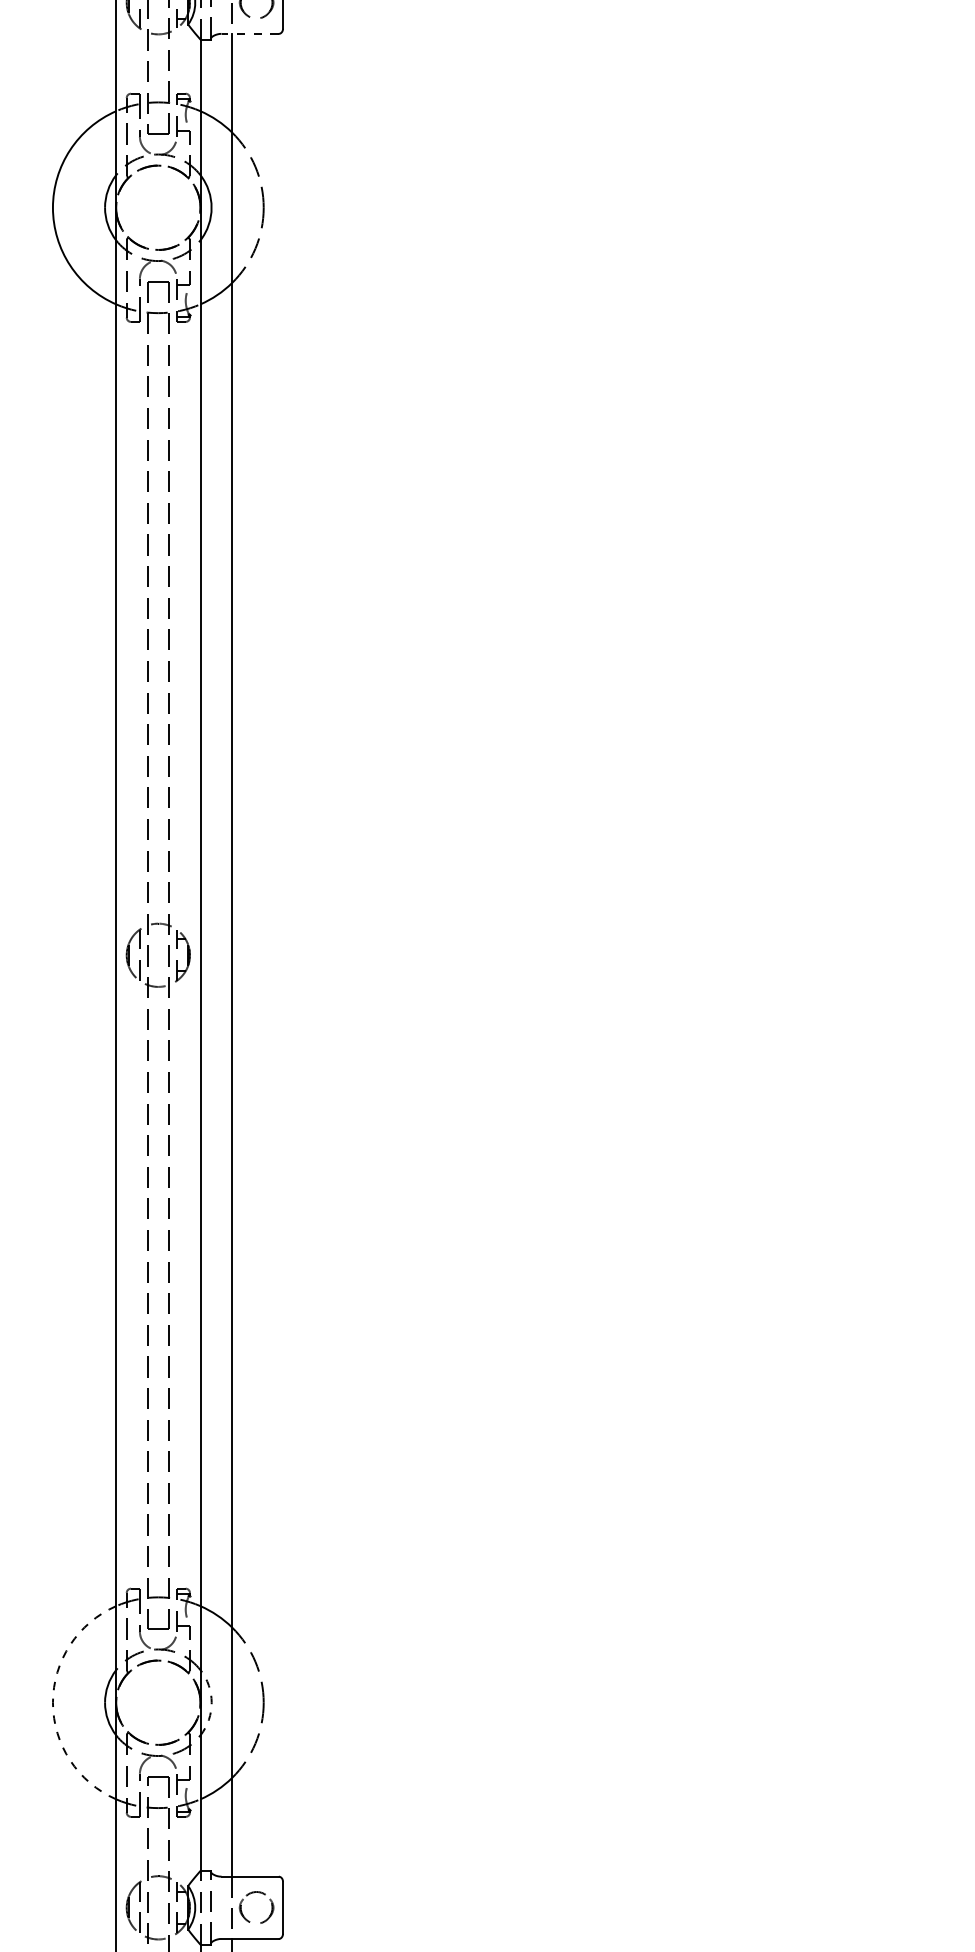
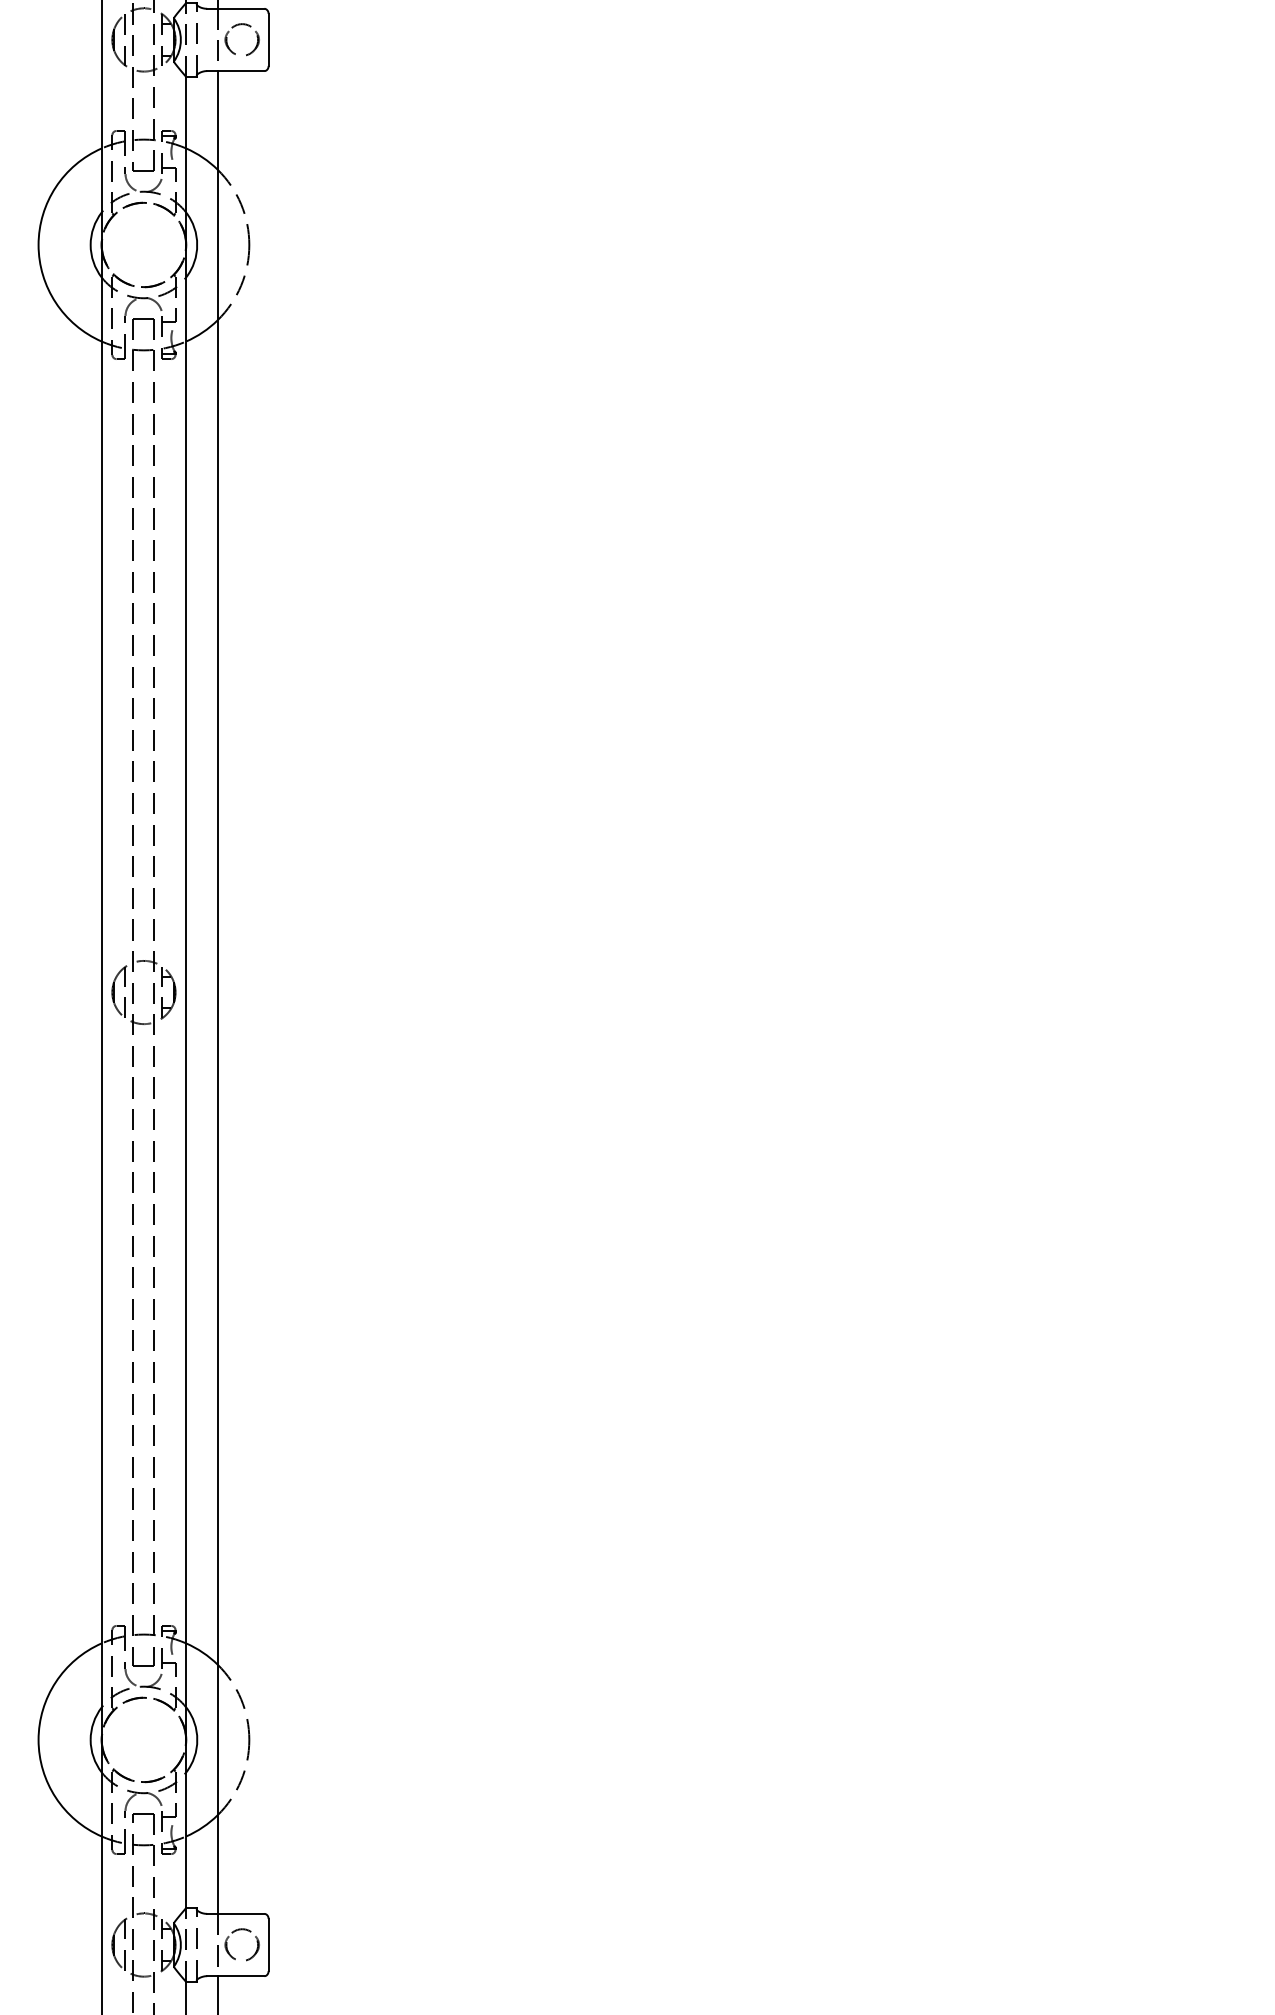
line: (249, 34) -> (235, 71), dashed -> solid
arc: (52, 1702) -> (38, 1739), dashed -> solid
arc: (211, 1702) -> (197, 1739), dashed -> solid

